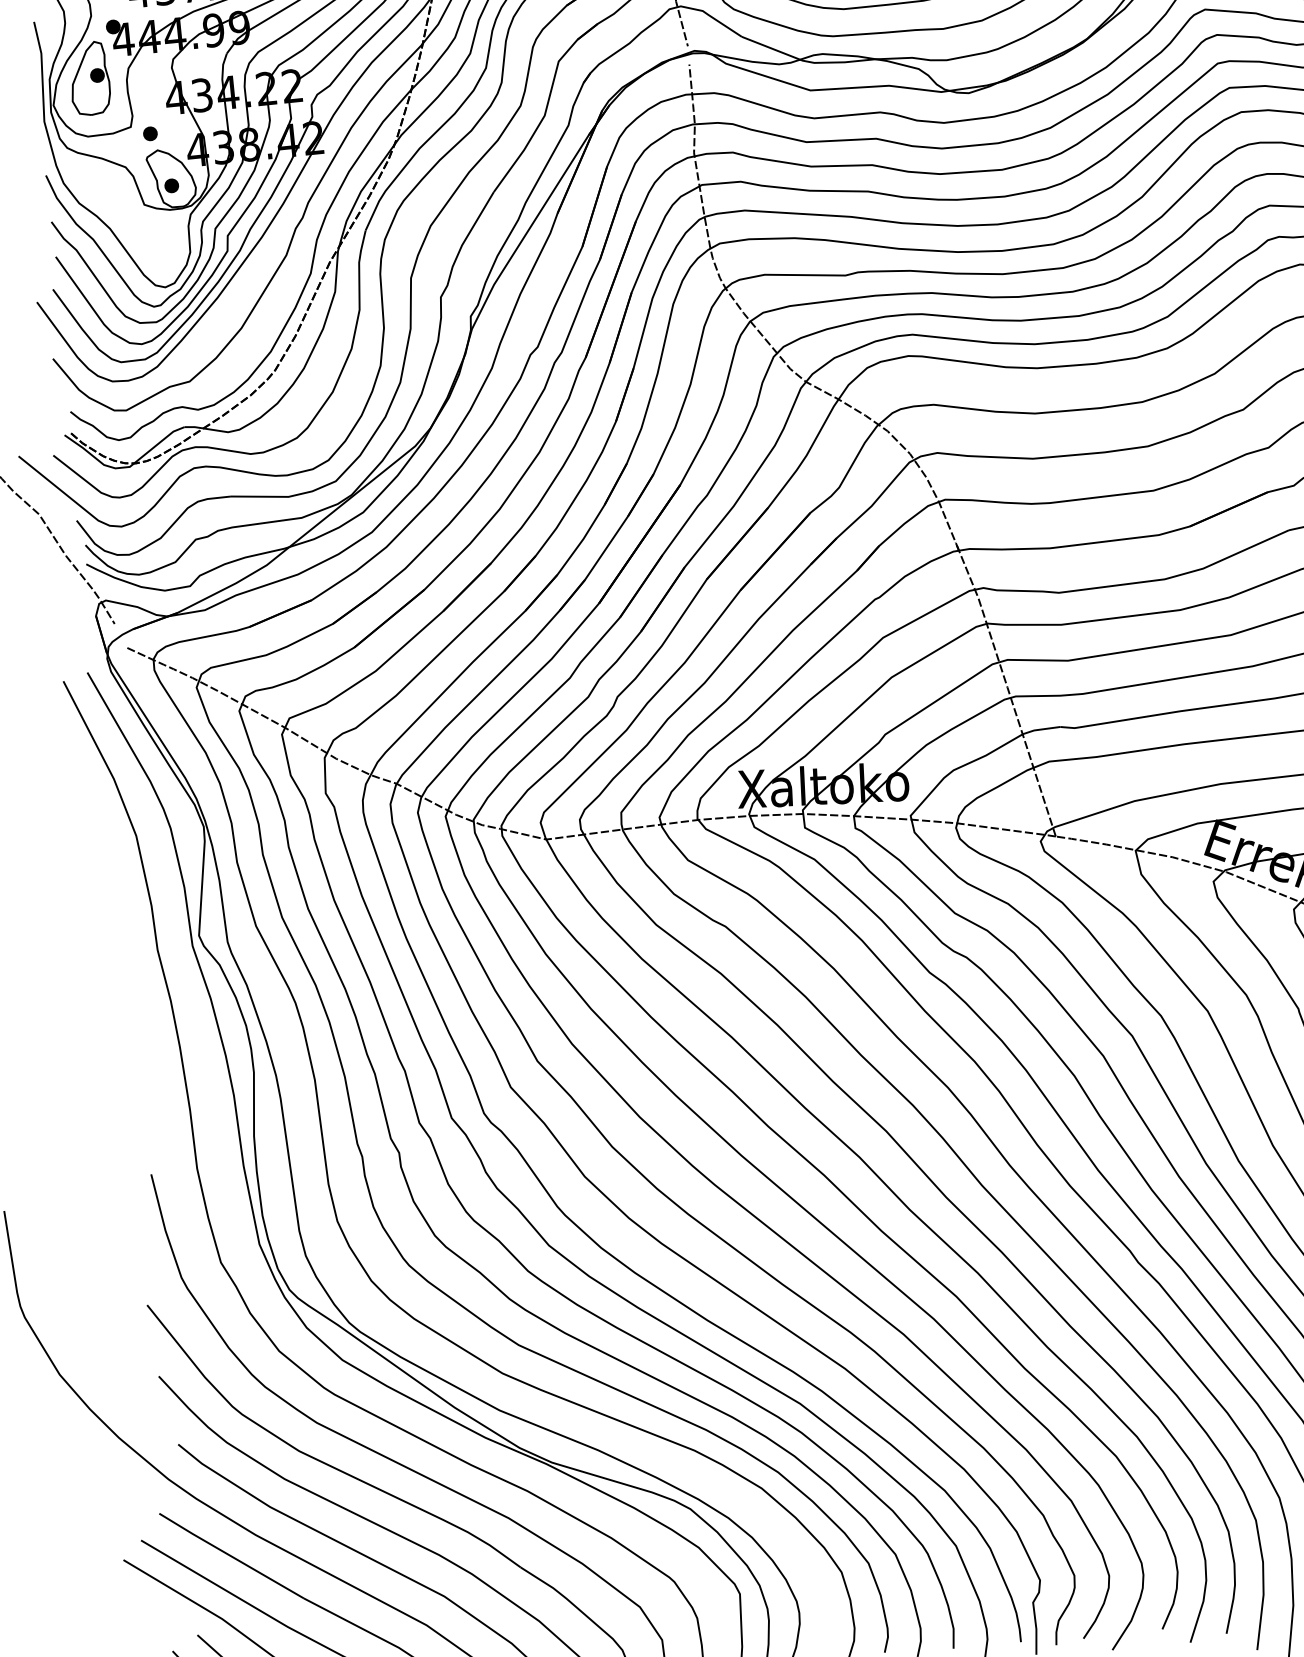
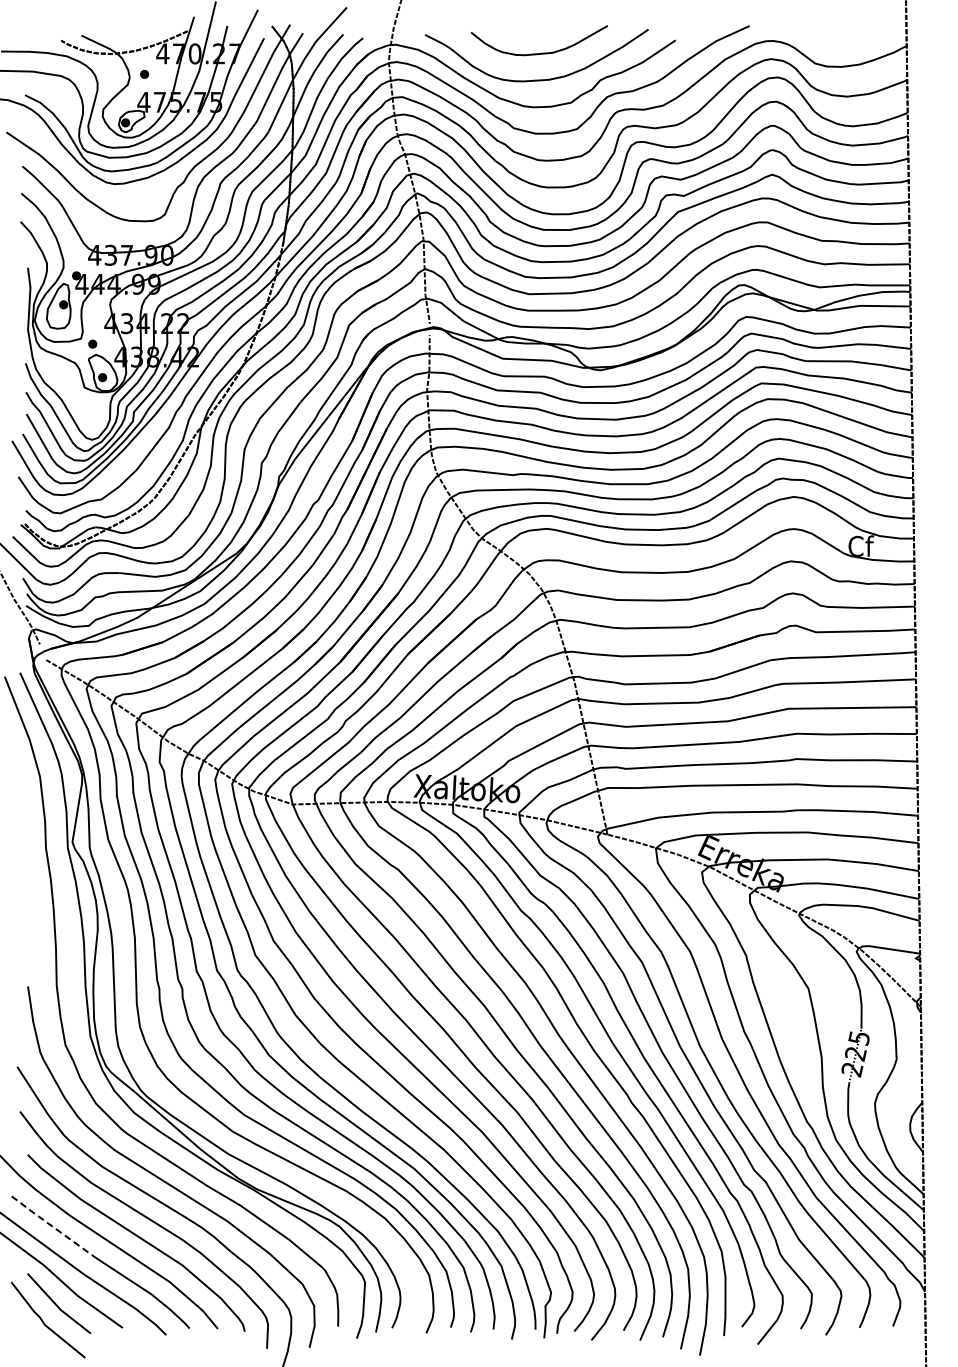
line: (229, 1555) -> (52, 1226), solid -> dashed

